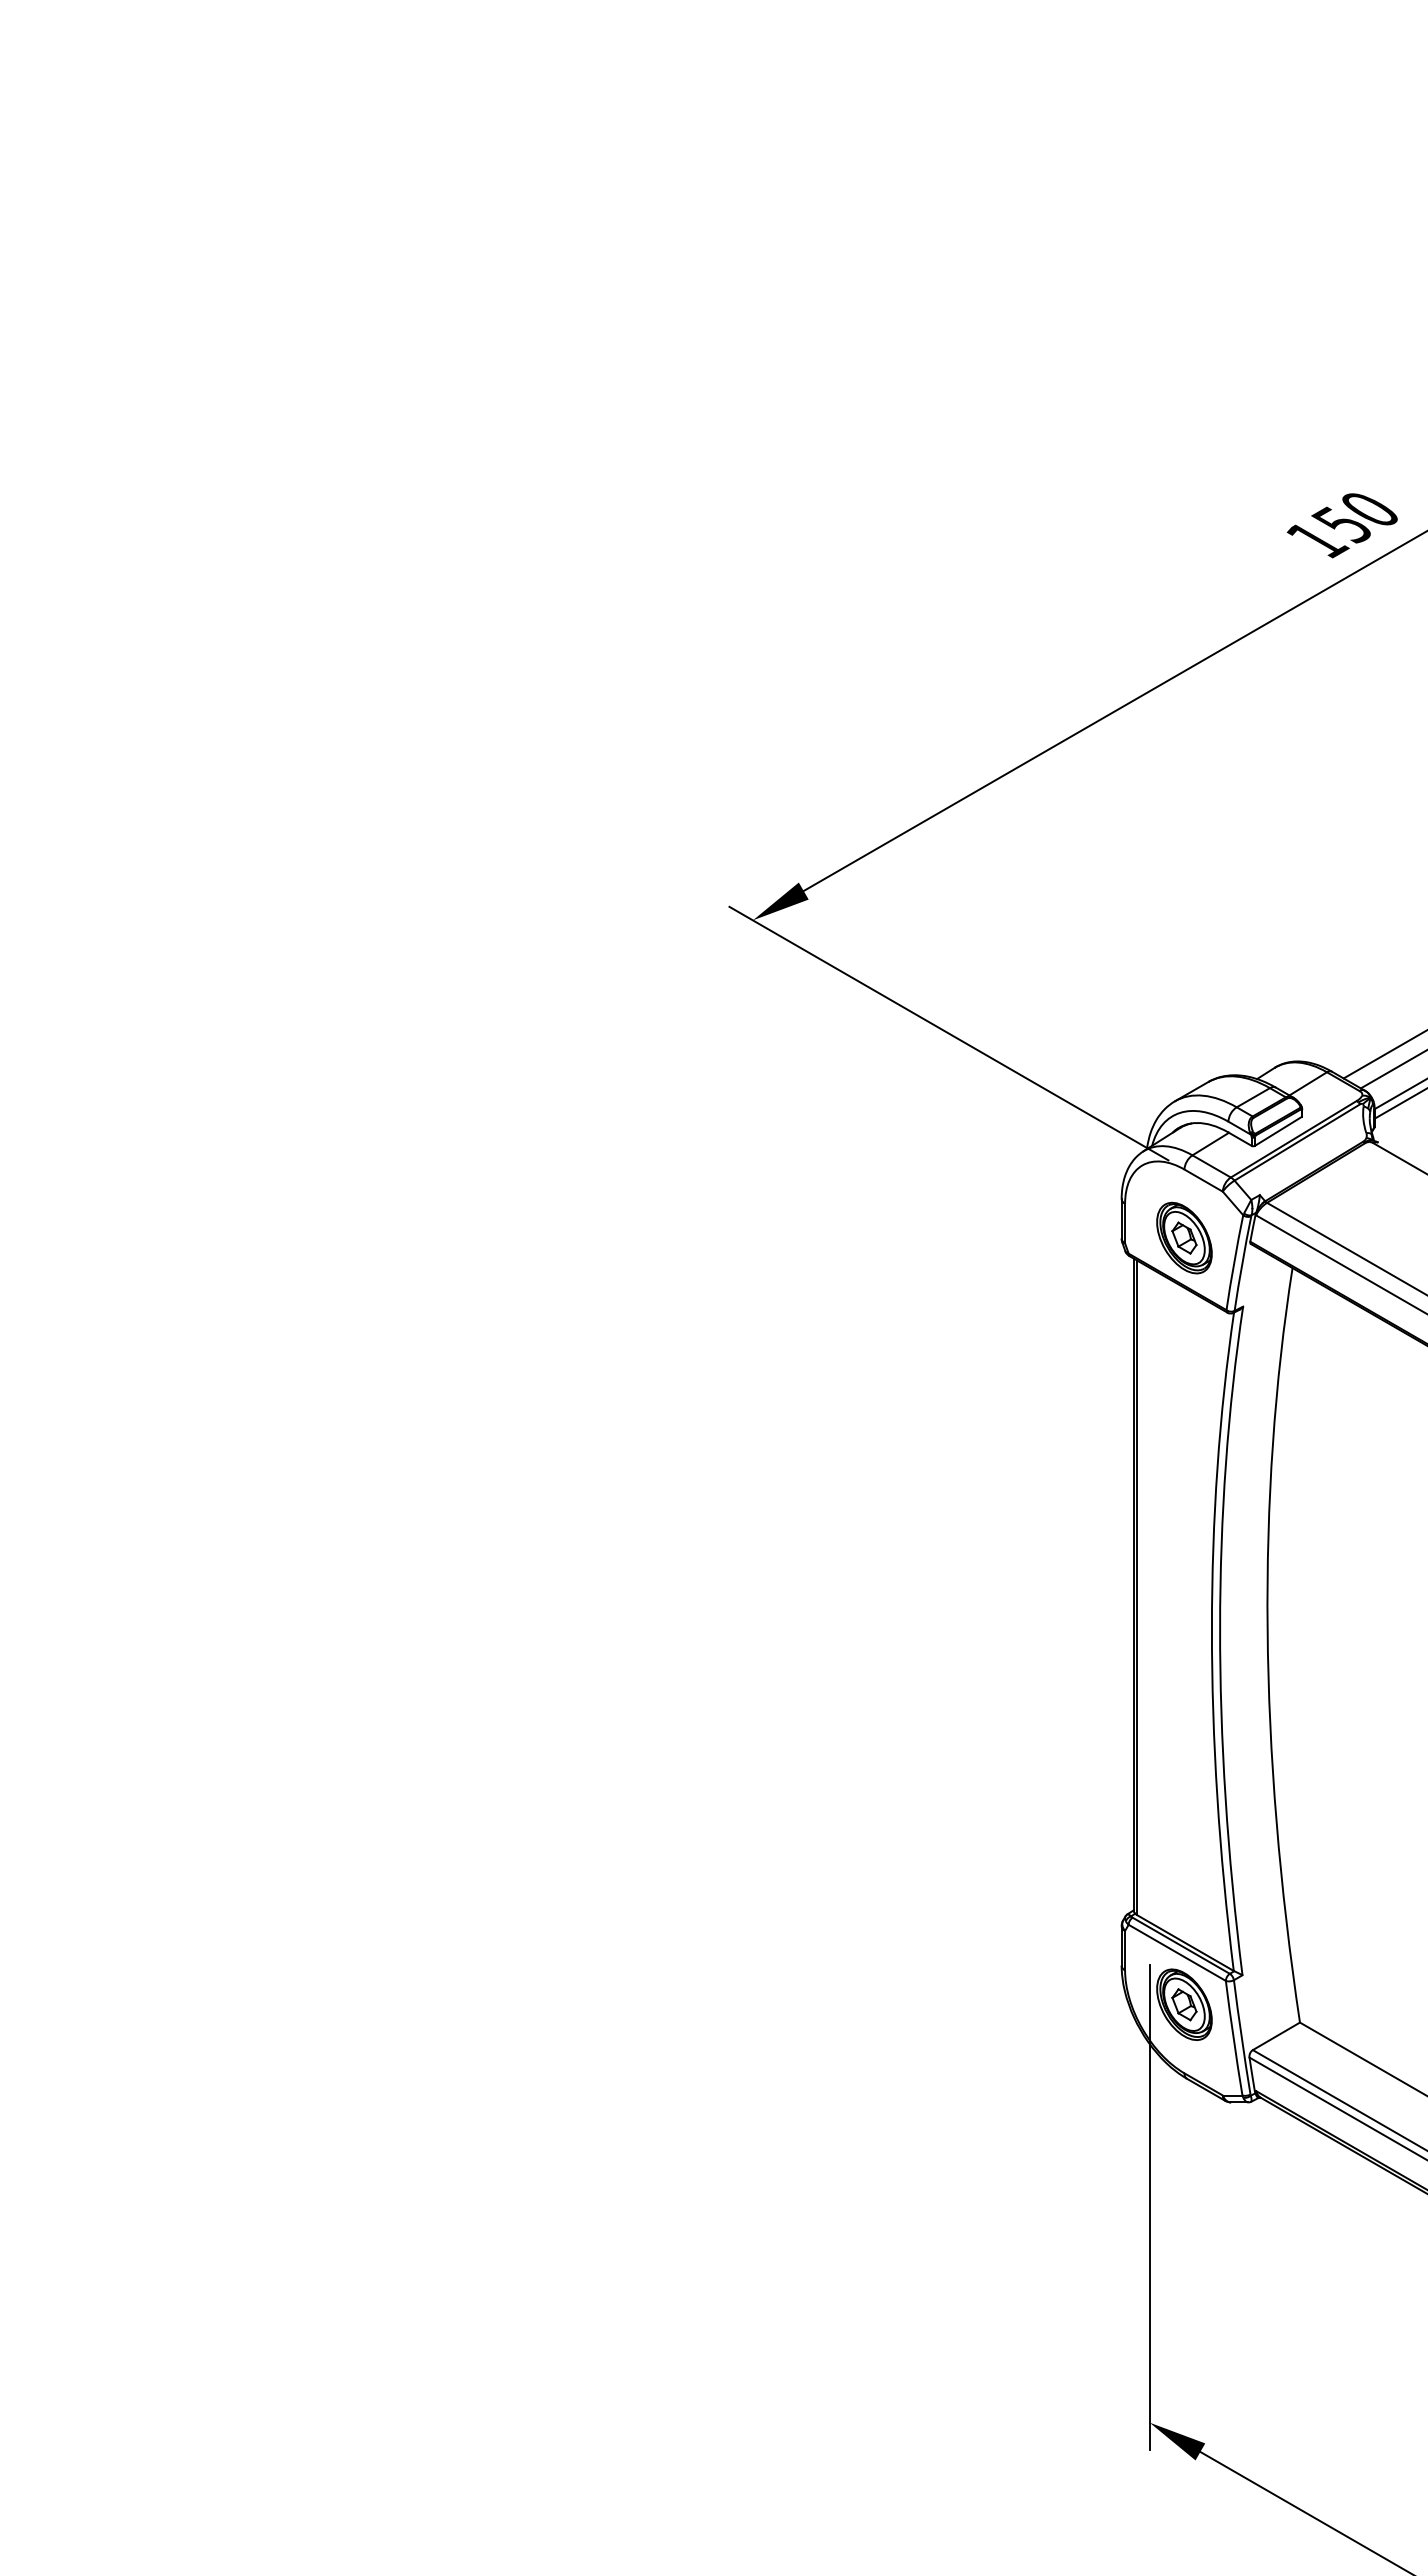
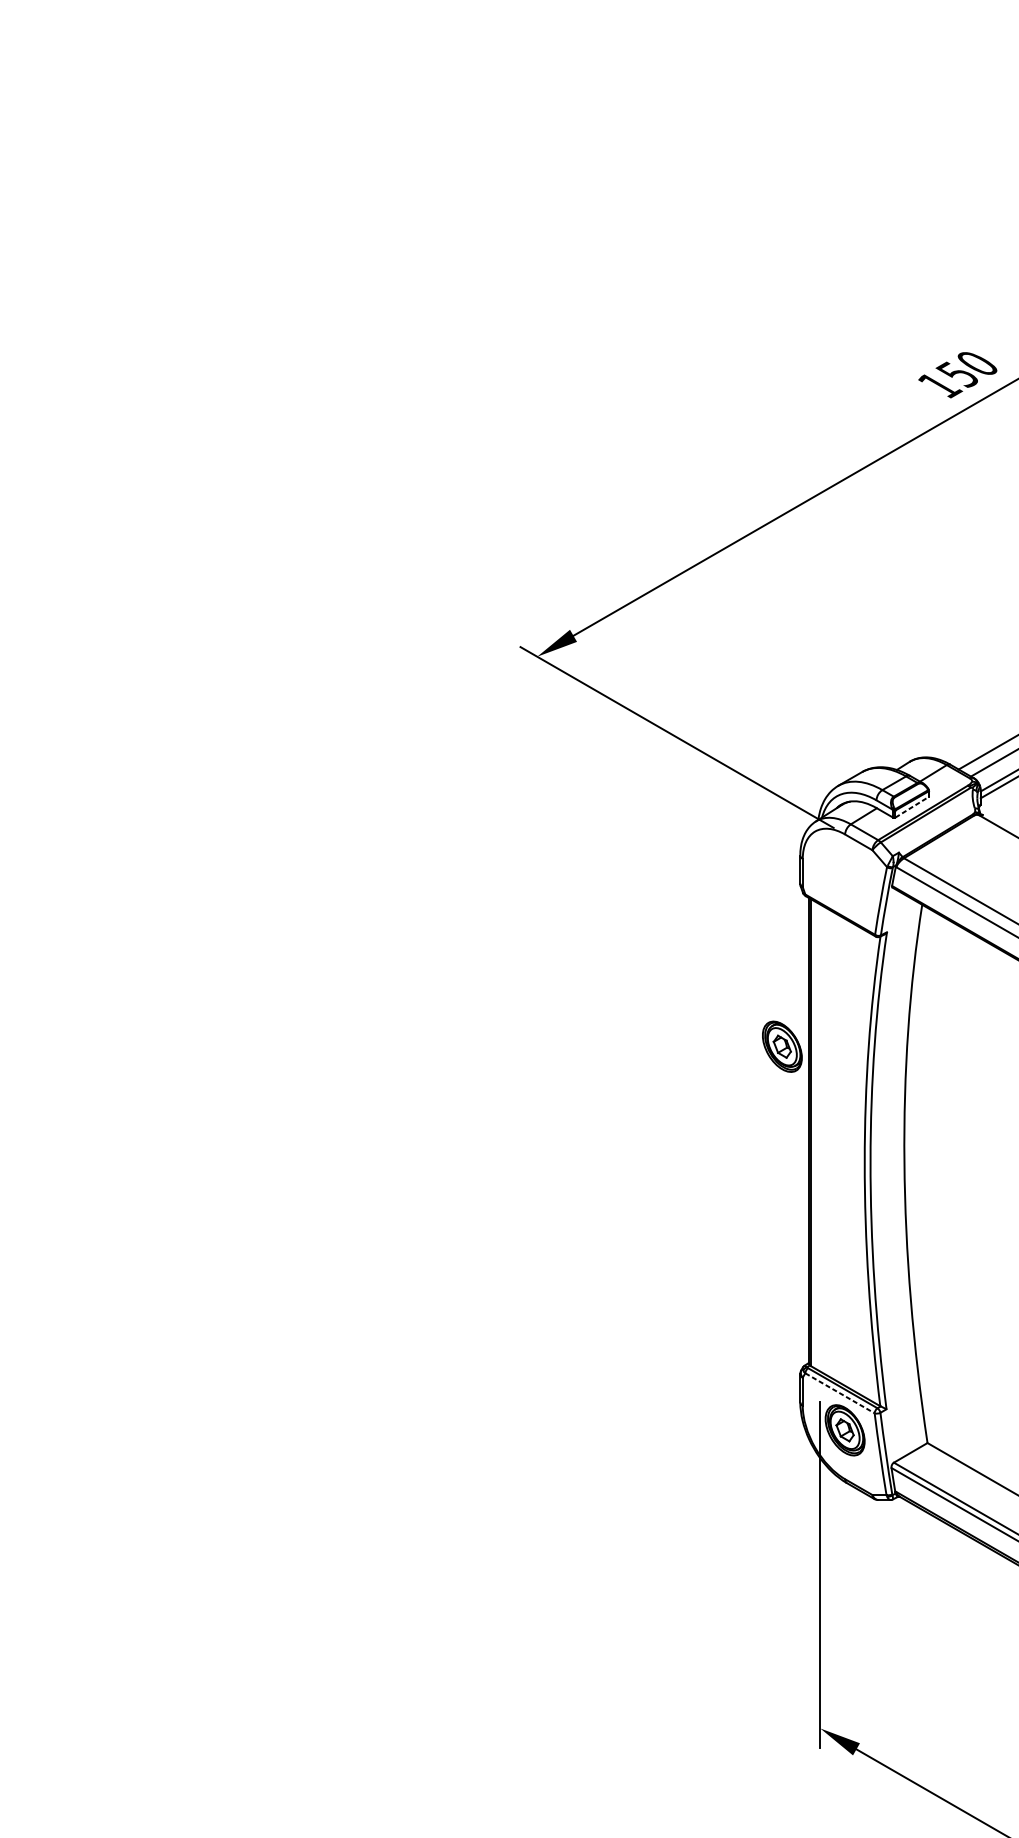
line: (1278, 1131) -> (912, 807), solid -> dashed
part: (1184, 1237) -> (782, 1046), moved
line: (1177, 1953) -> (840, 1393), solid -> dashed

